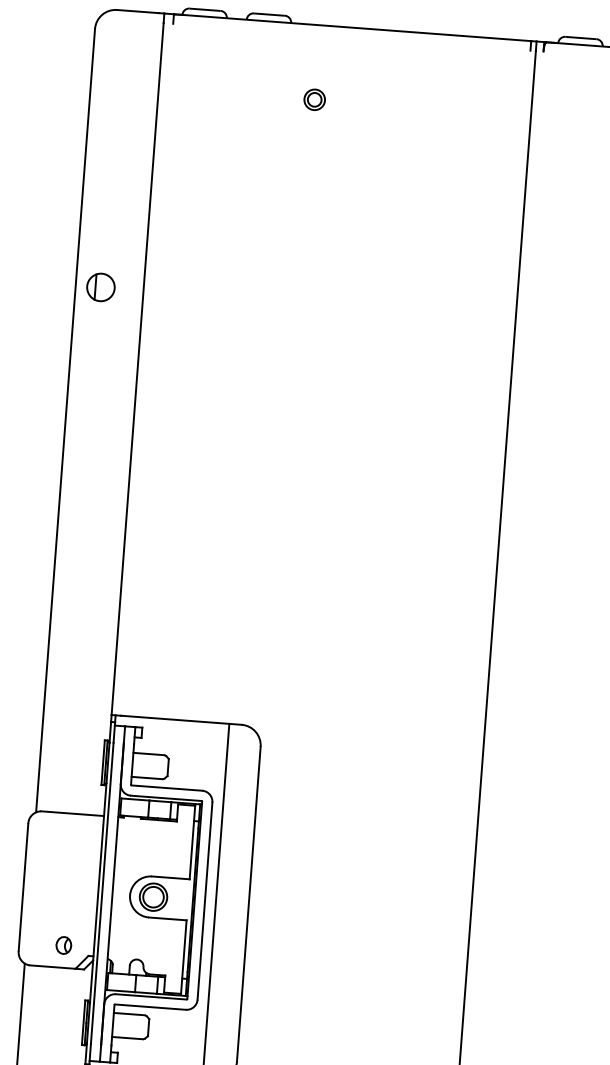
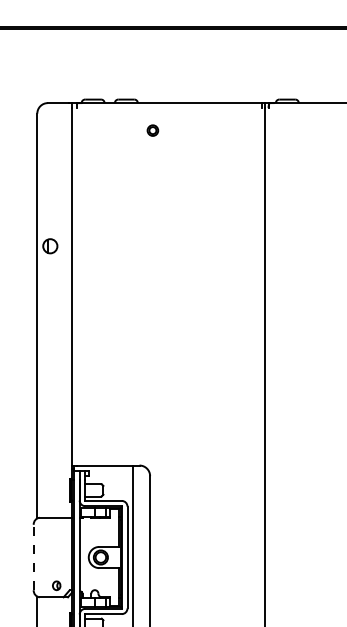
part: (313, 99) -> (152, 130), moved
line: (23, 887) -> (33, 557), solid -> dashed

